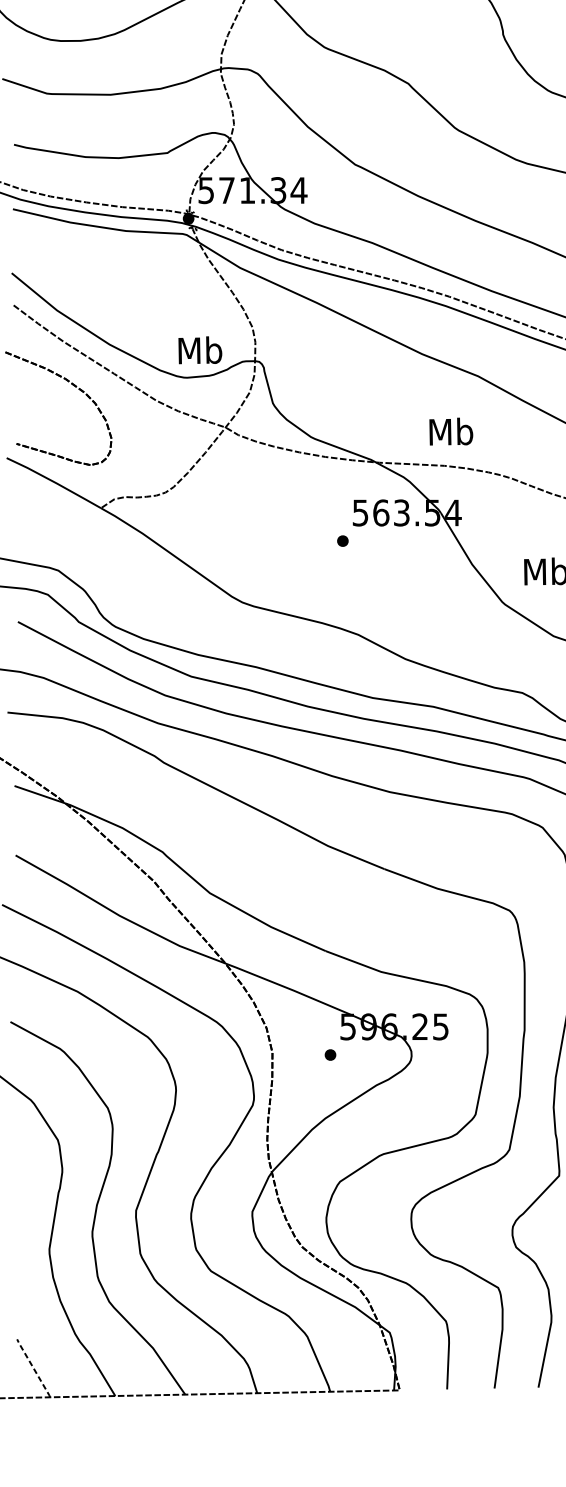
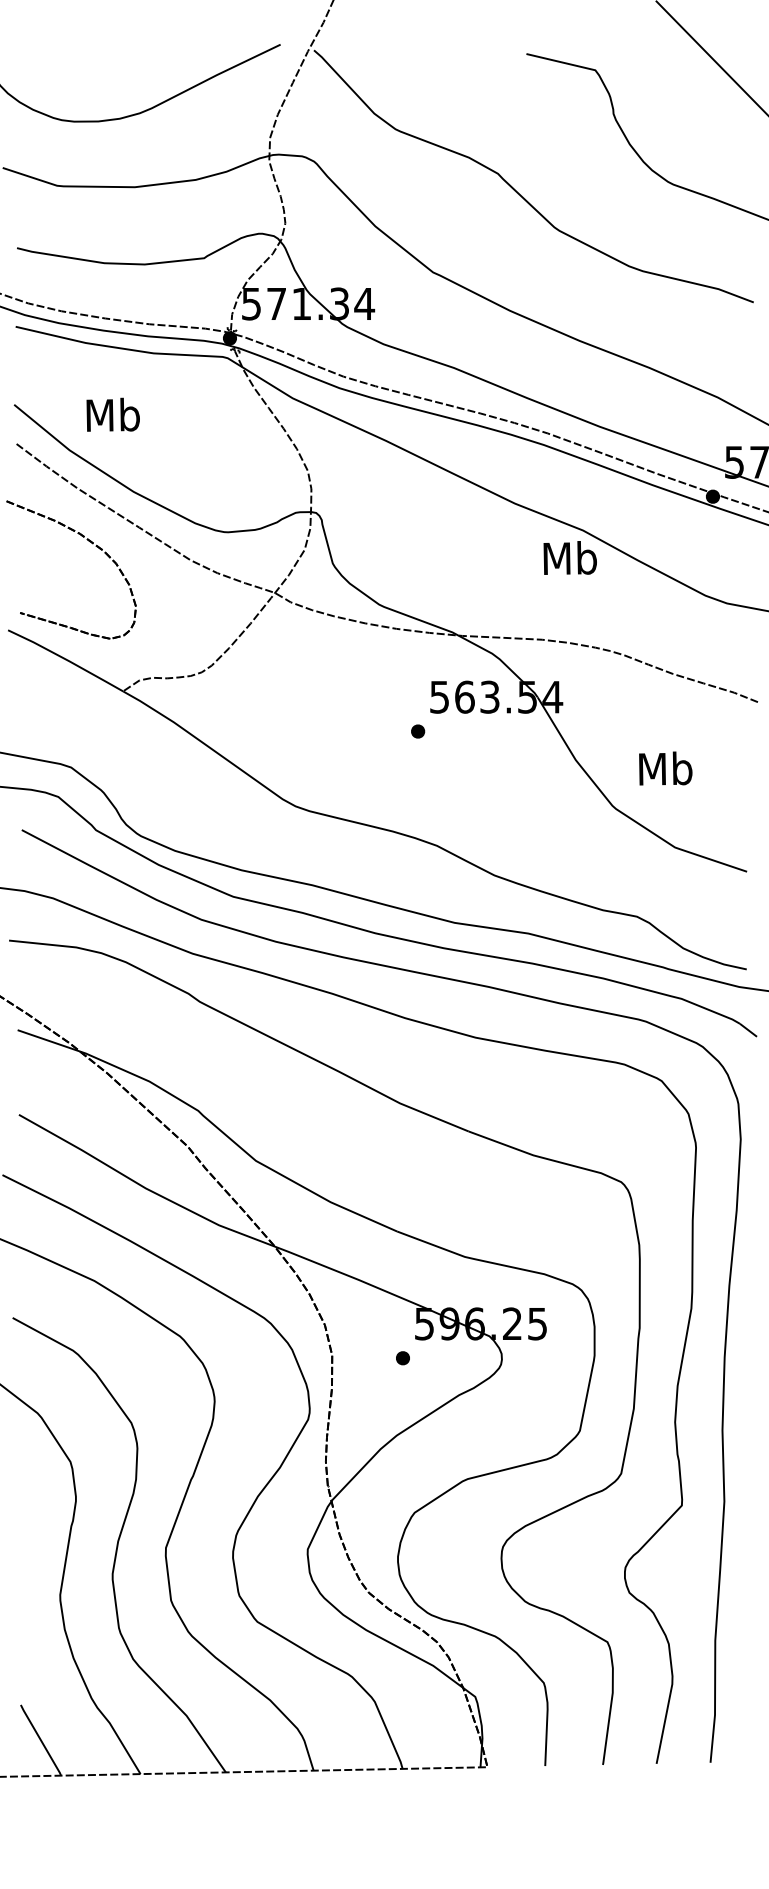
text: (199, 350) -> (112, 414), moved
text: (450, 431) -> (569, 557), moved
line: (33, 1367) -> (40, 1739), dashed -> solid

